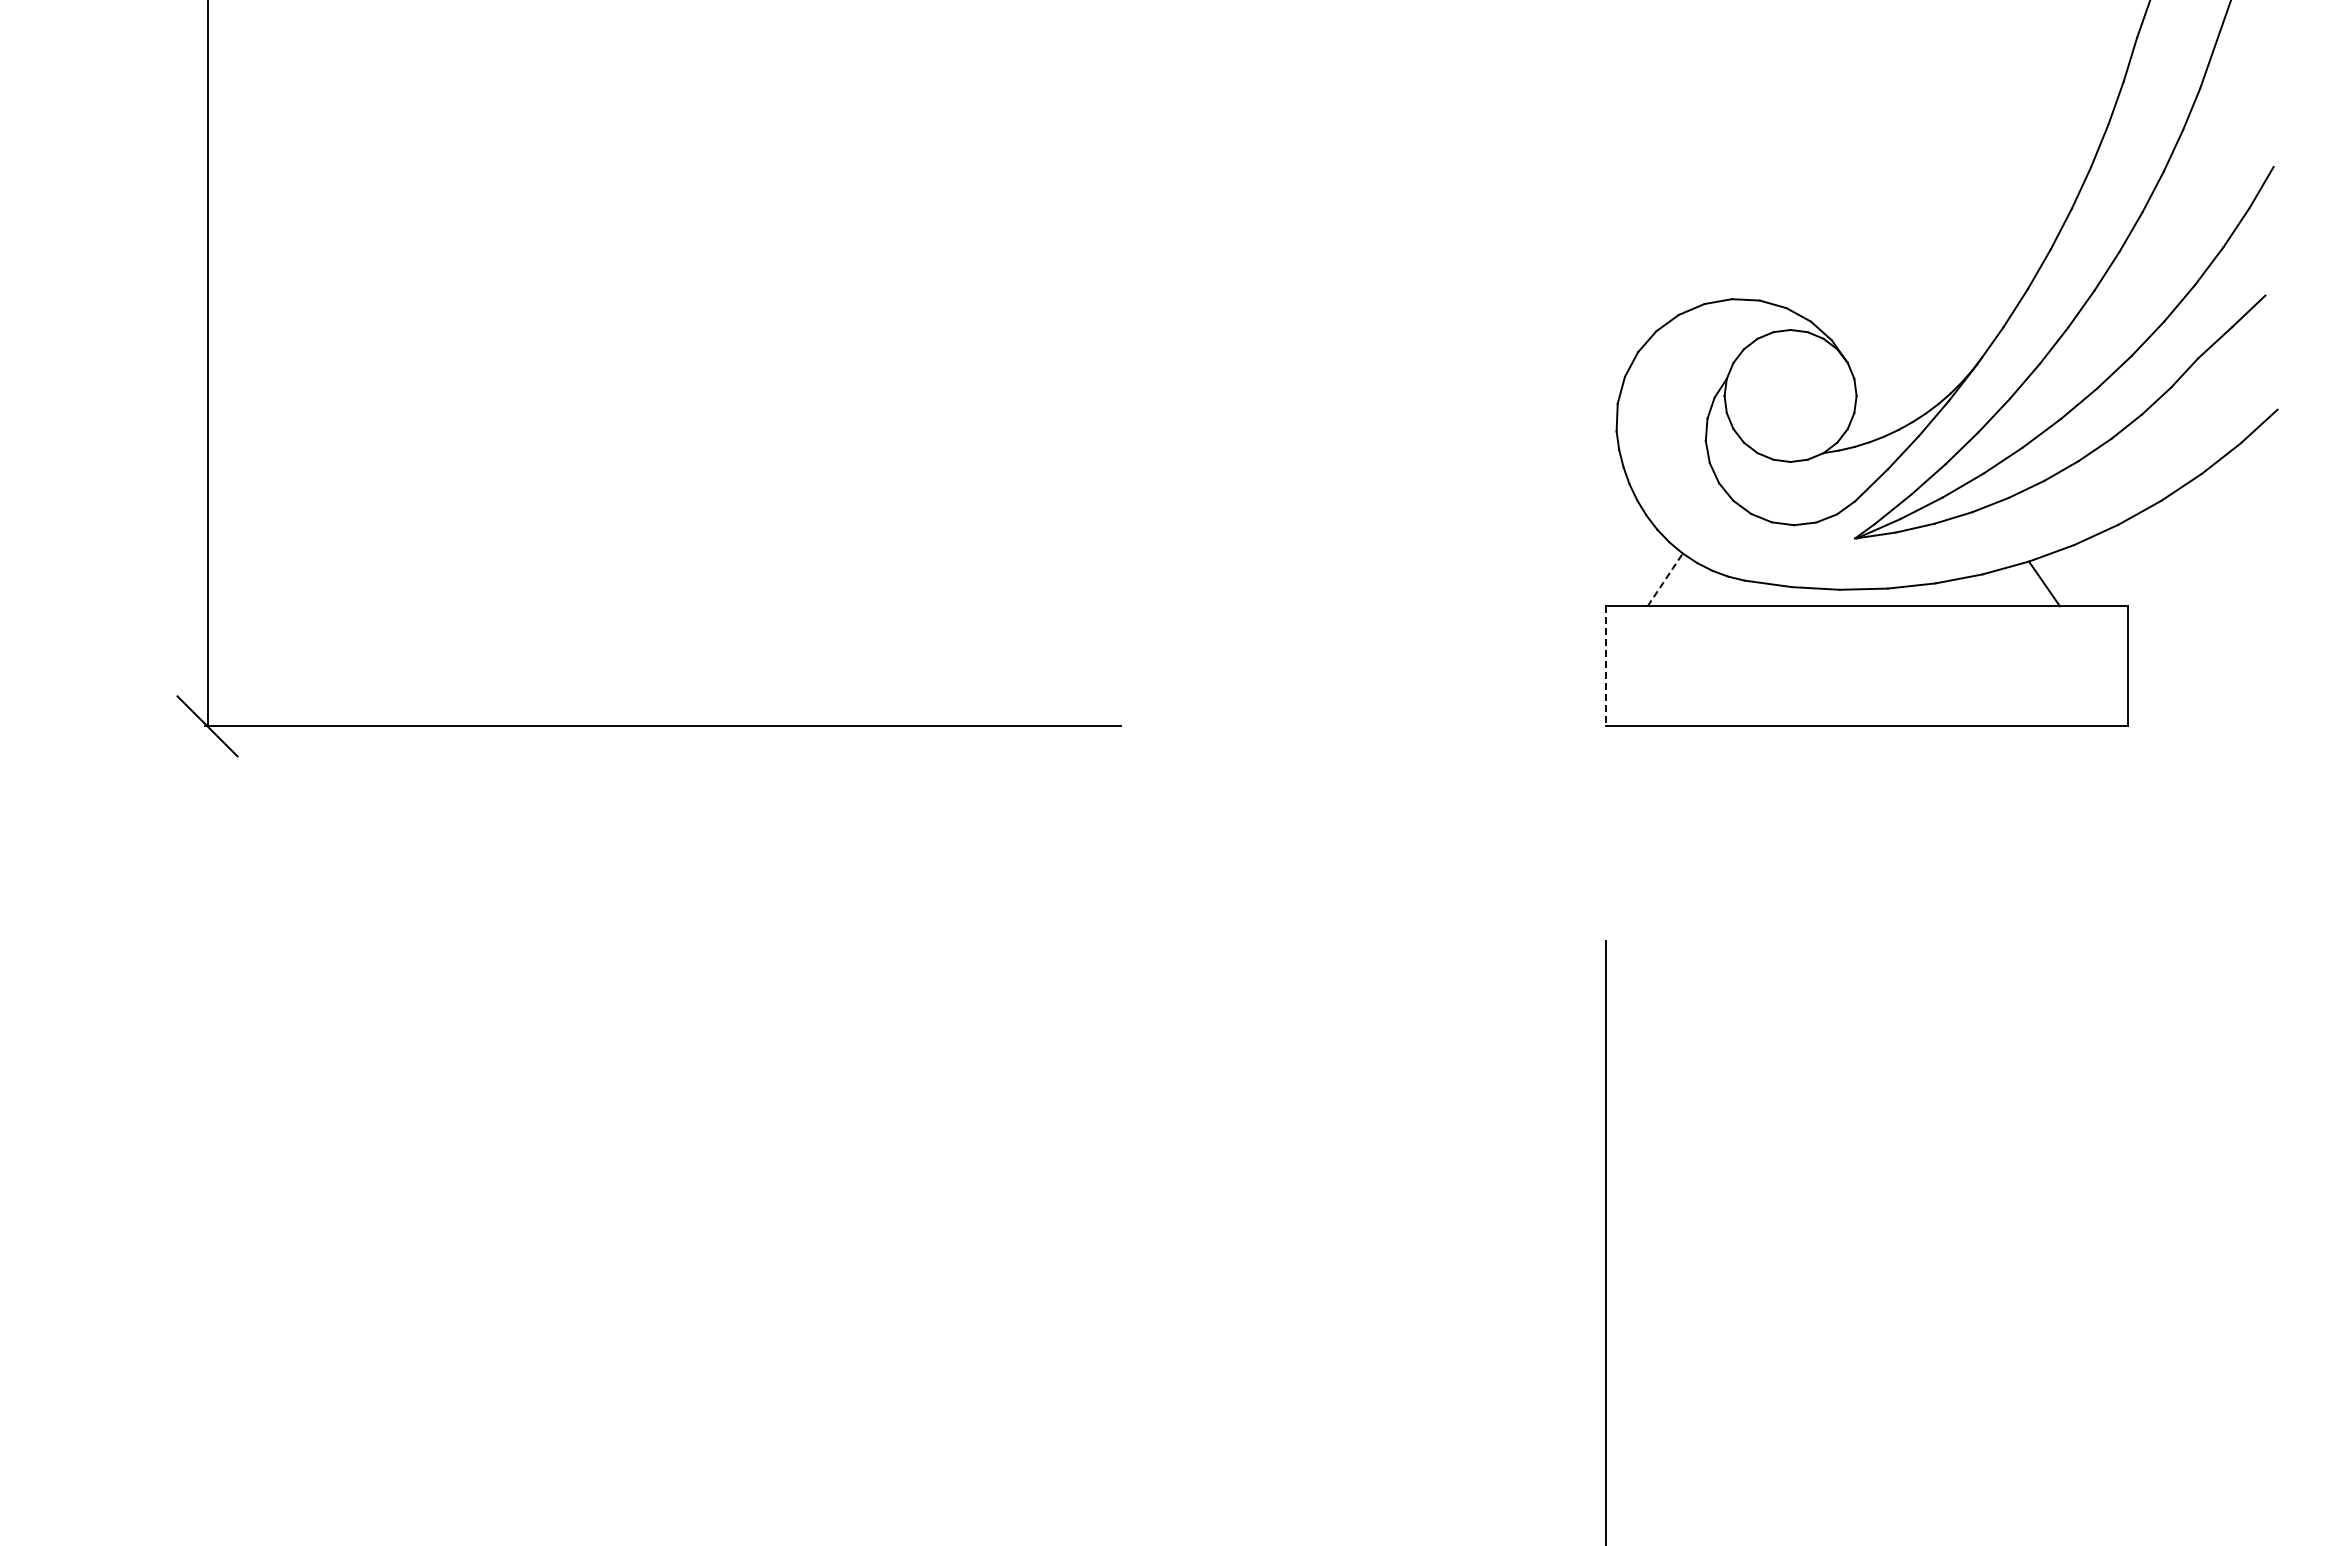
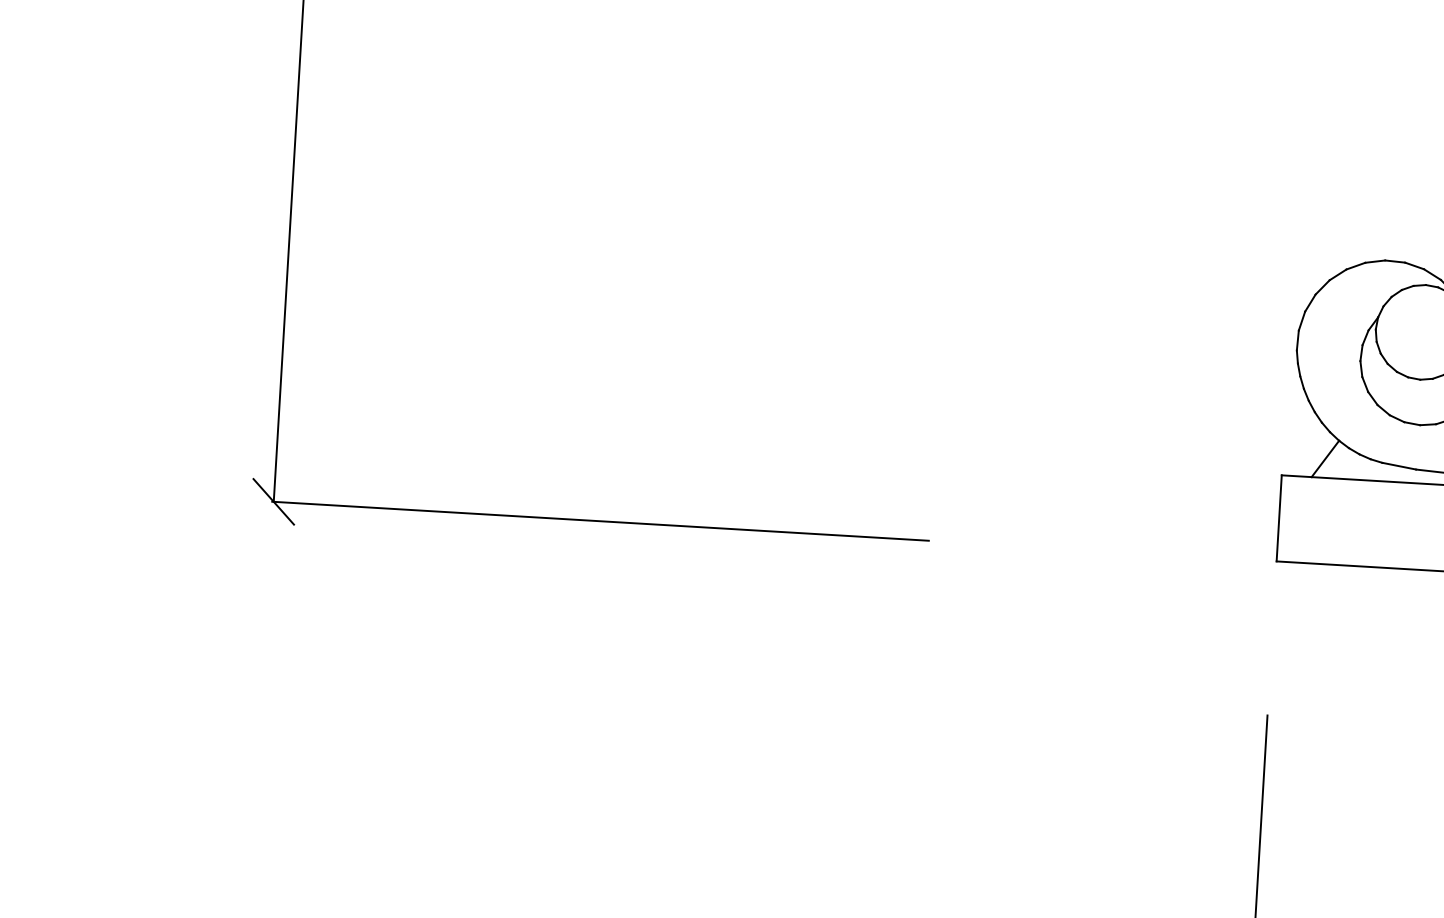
line: (1665, 579) -> (1325, 458), dashed -> solid
line: (1605, 666) -> (1278, 518), dashed -> solid

